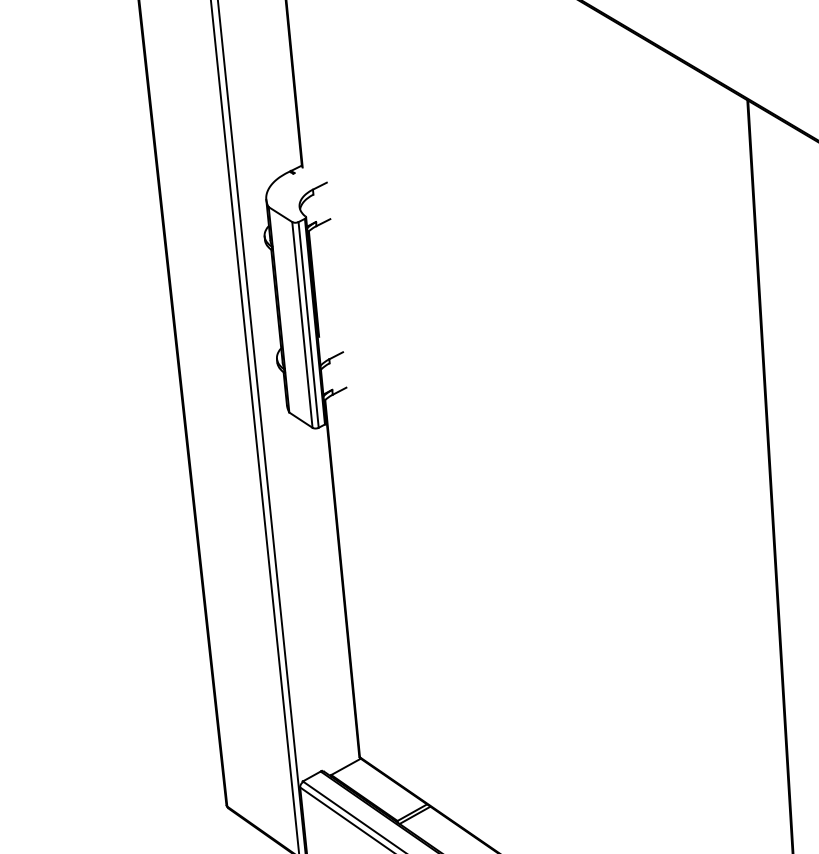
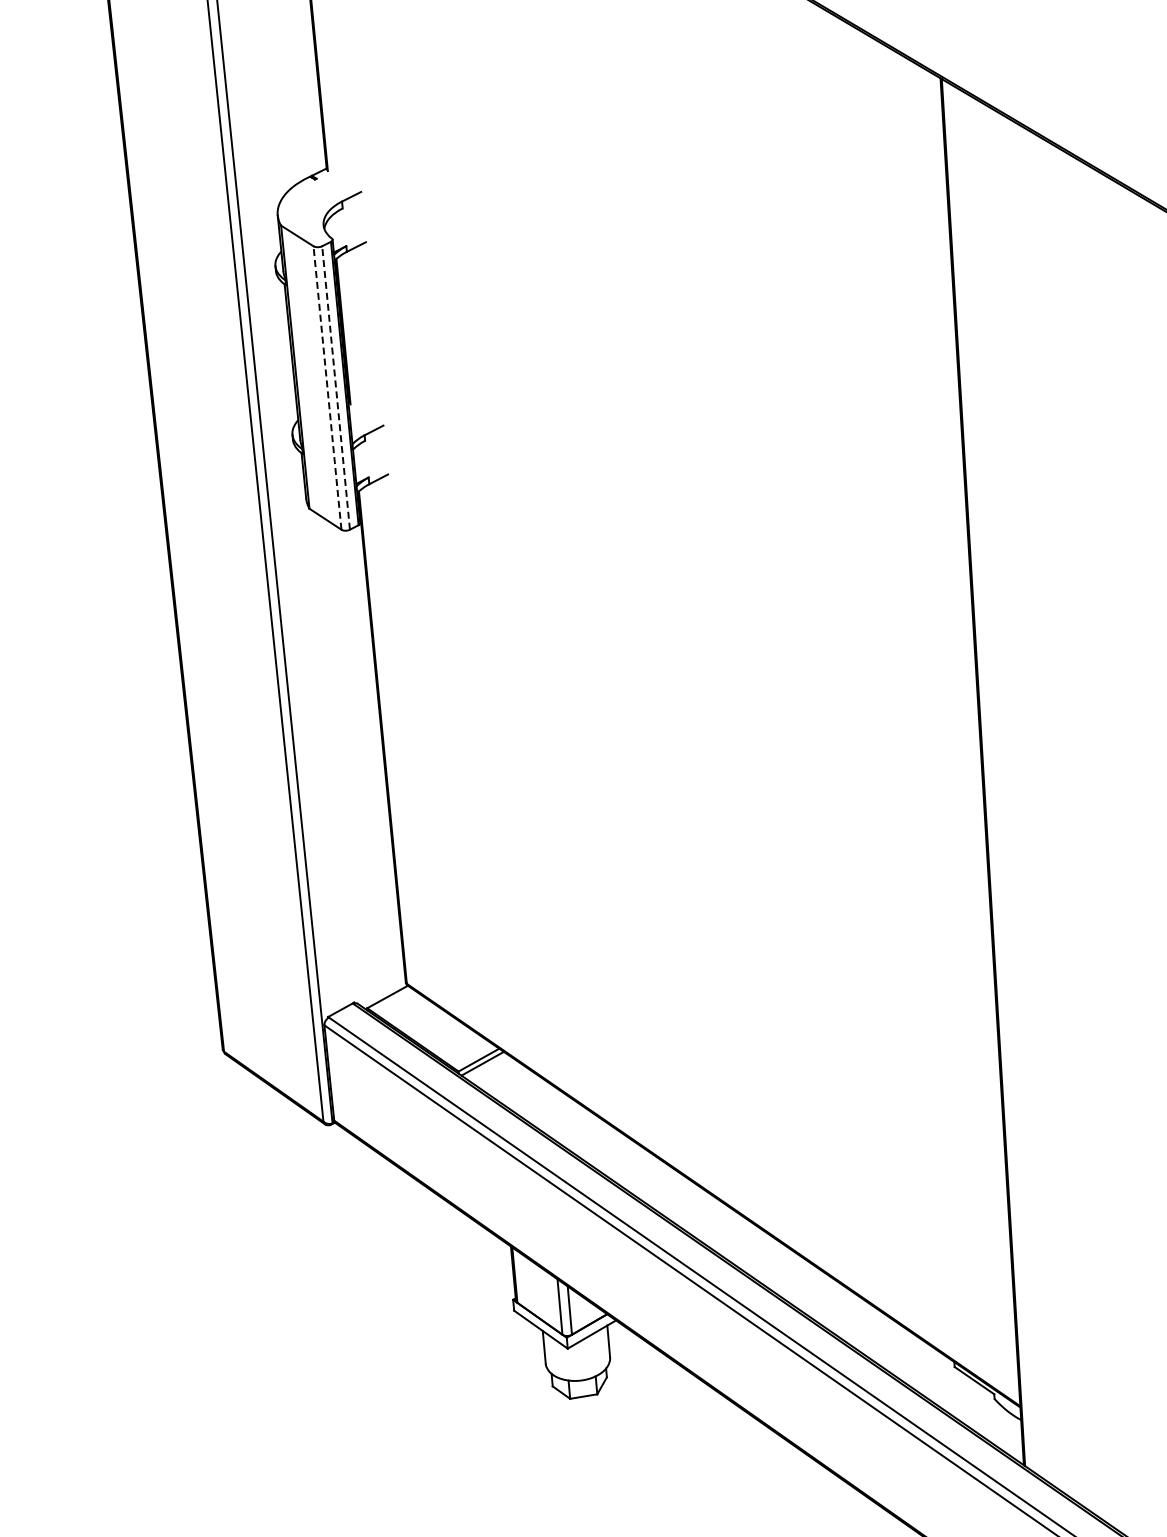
line: (302, 324) -> (327, 387), solid -> dashed
line: (308, 324) -> (336, 387), solid -> dashed

